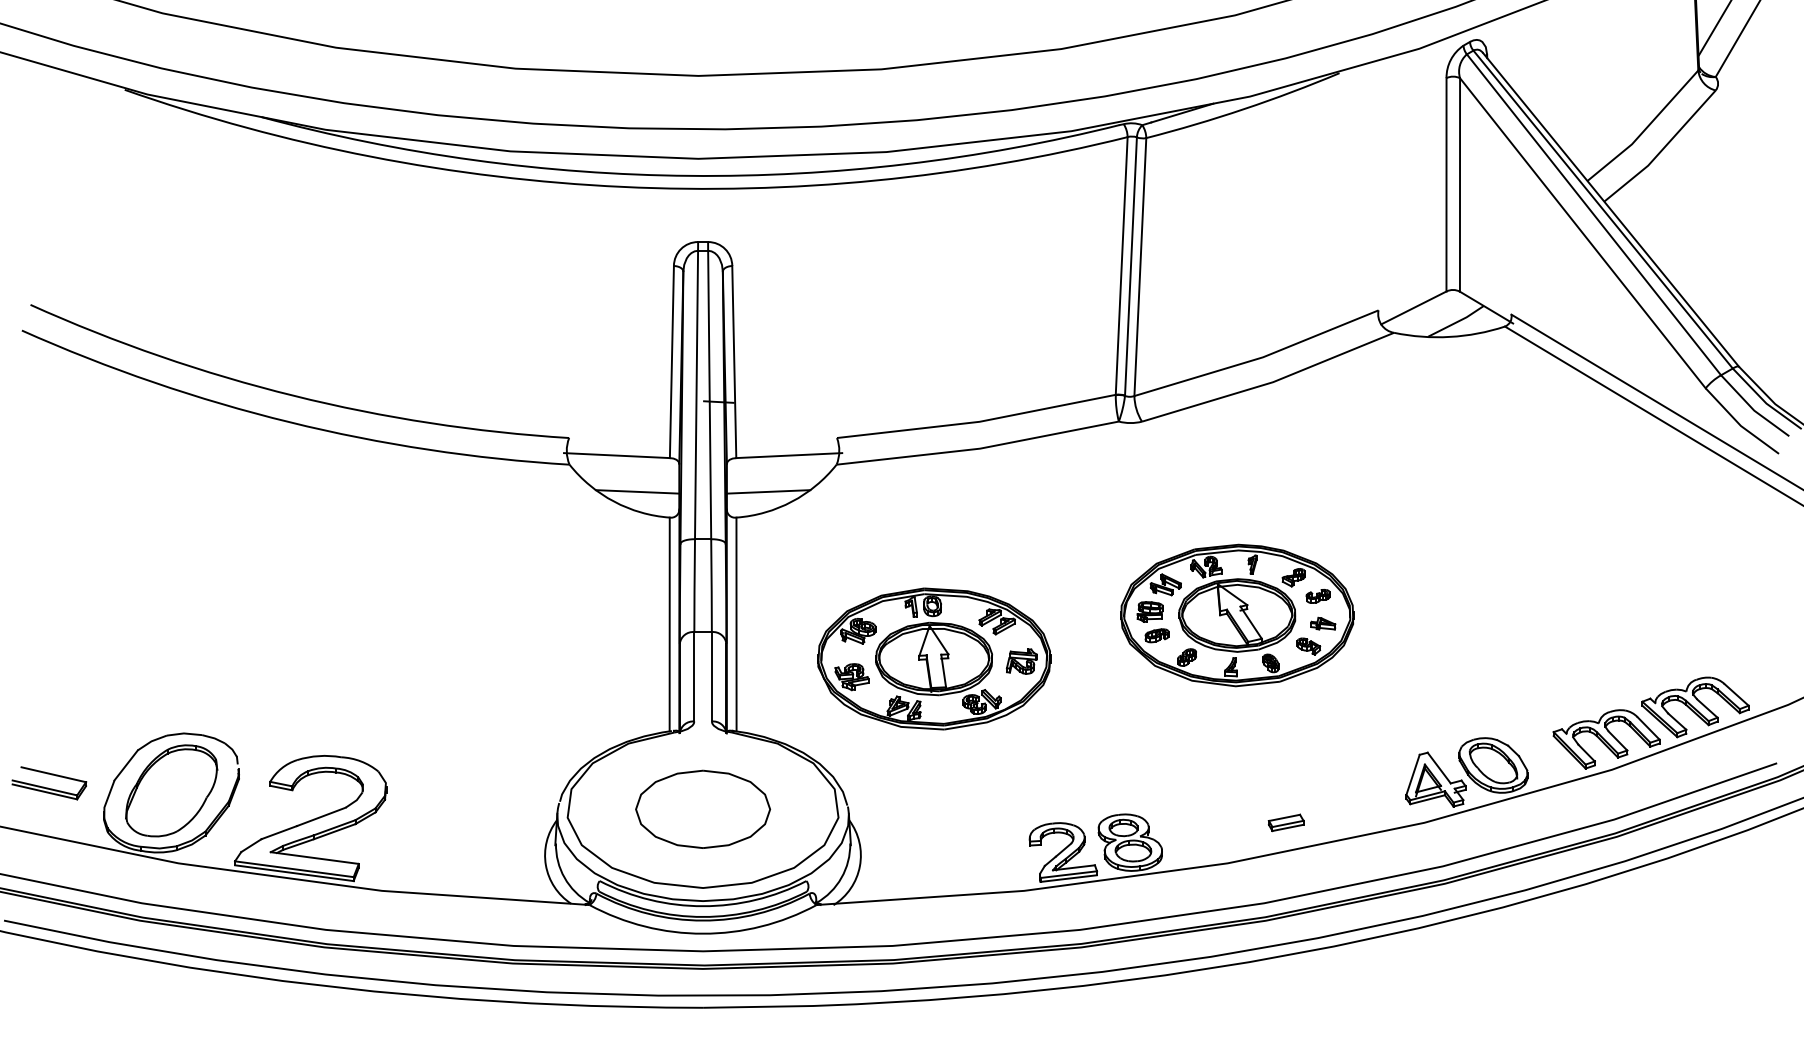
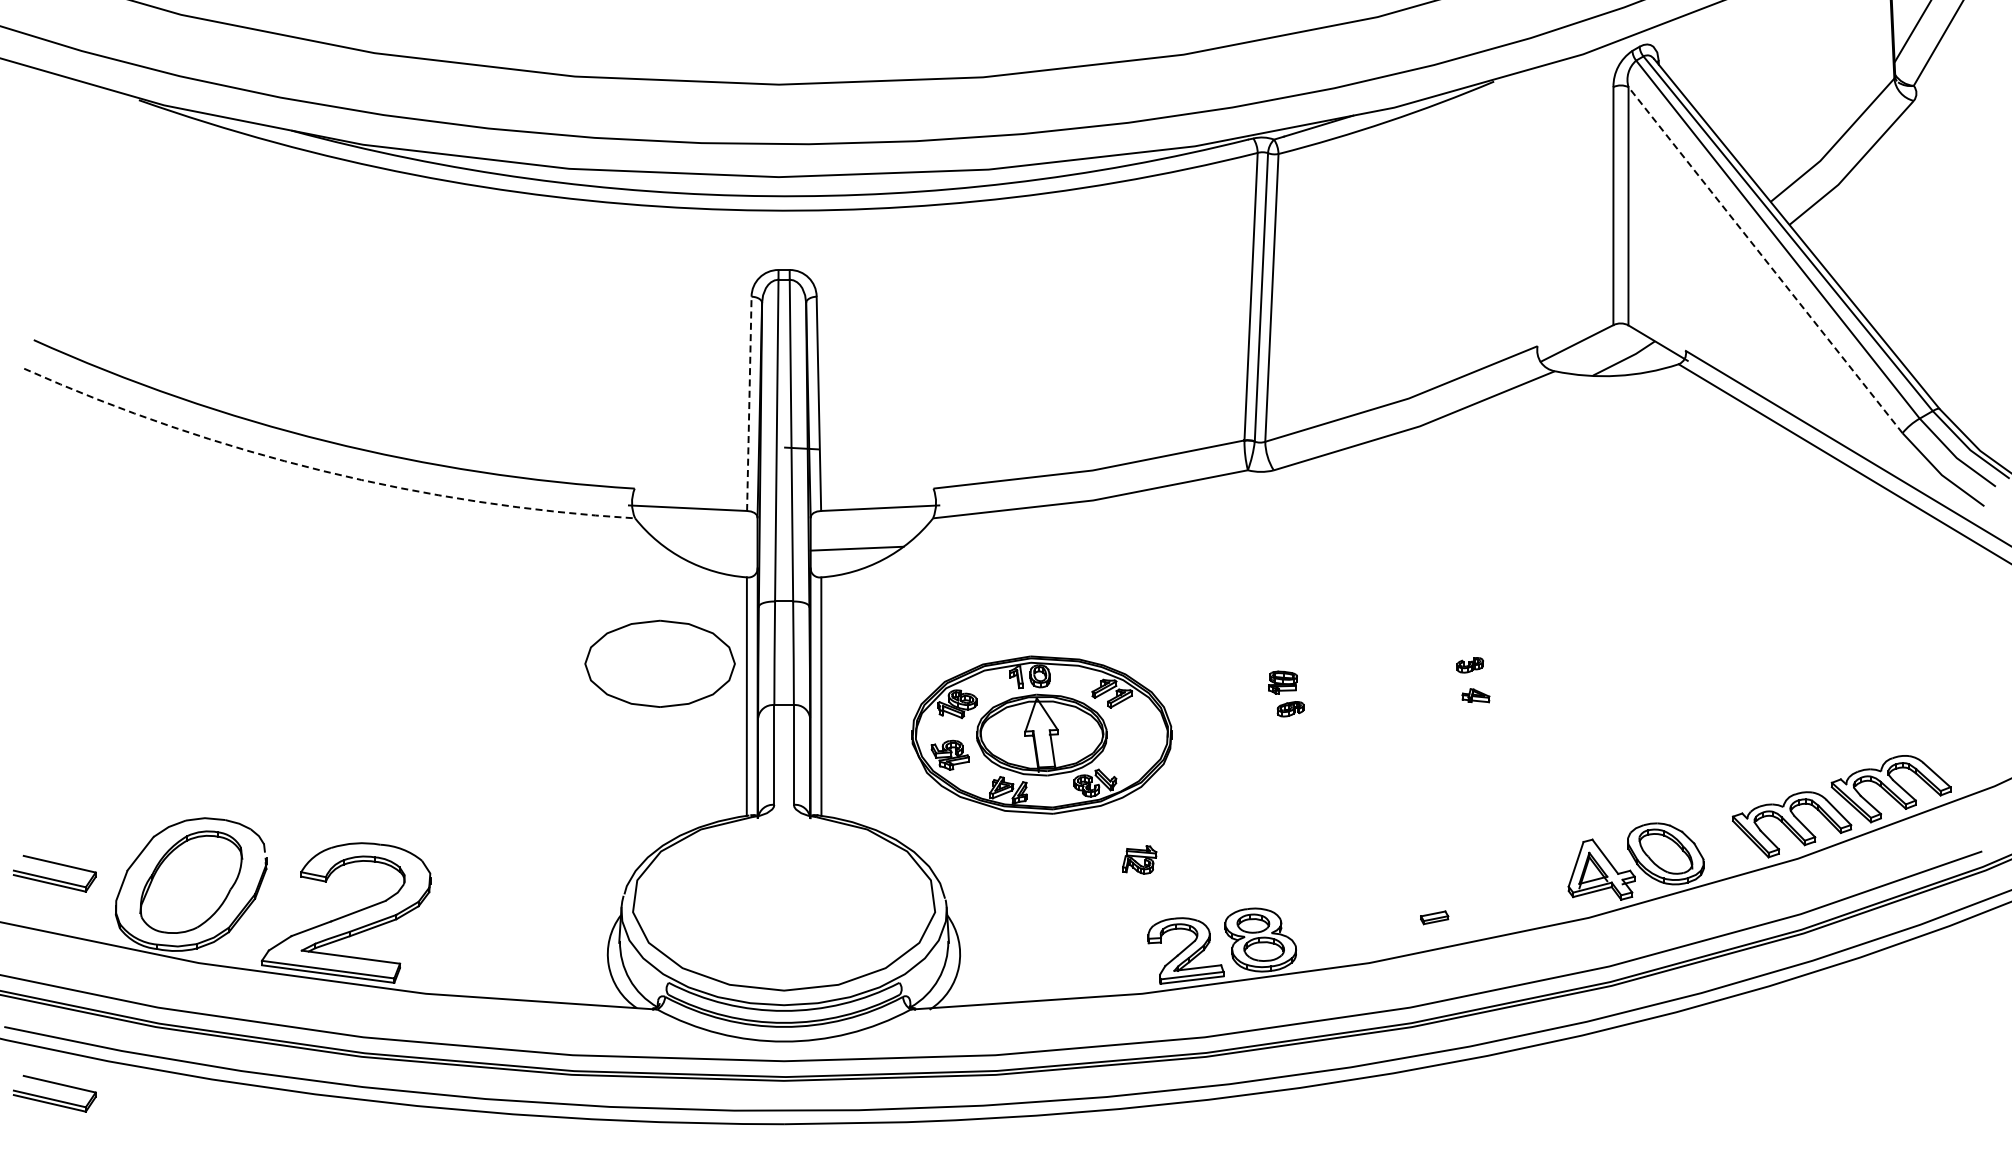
line: (1582, 233) -> (1765, 260), solid -> dashed
line: (672, 361) -> (749, 403), solid -> dashed
arc: (289, 422) -> (322, 471), solid -> dashed
line: (637, 491) -> (710, 548), removed
part: (1236, 615) -> (1379, 686), removed
part: (1021, 661) -> (1139, 859), moved
part: (702, 809) -> (659, 663), moved
part: (1286, 822) -> (1434, 917), size x0.7
part: (49, 980) -> (54, 1093), added

